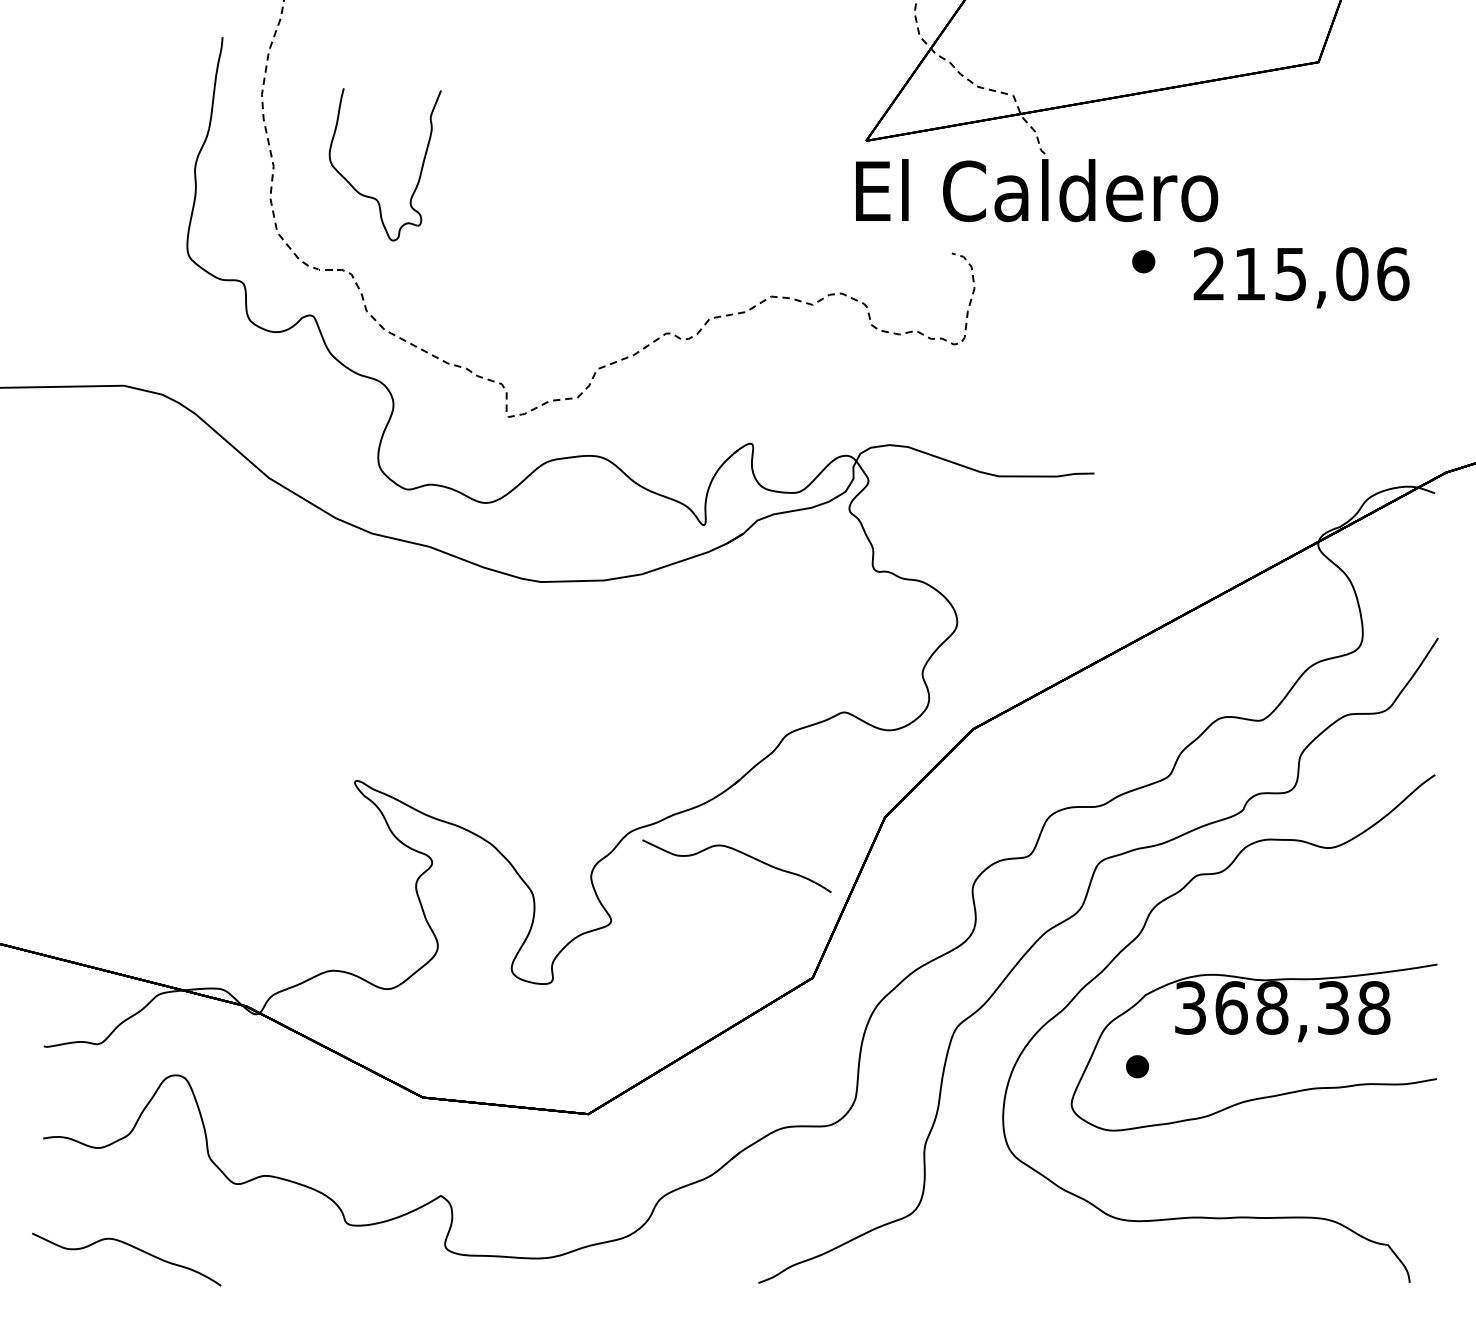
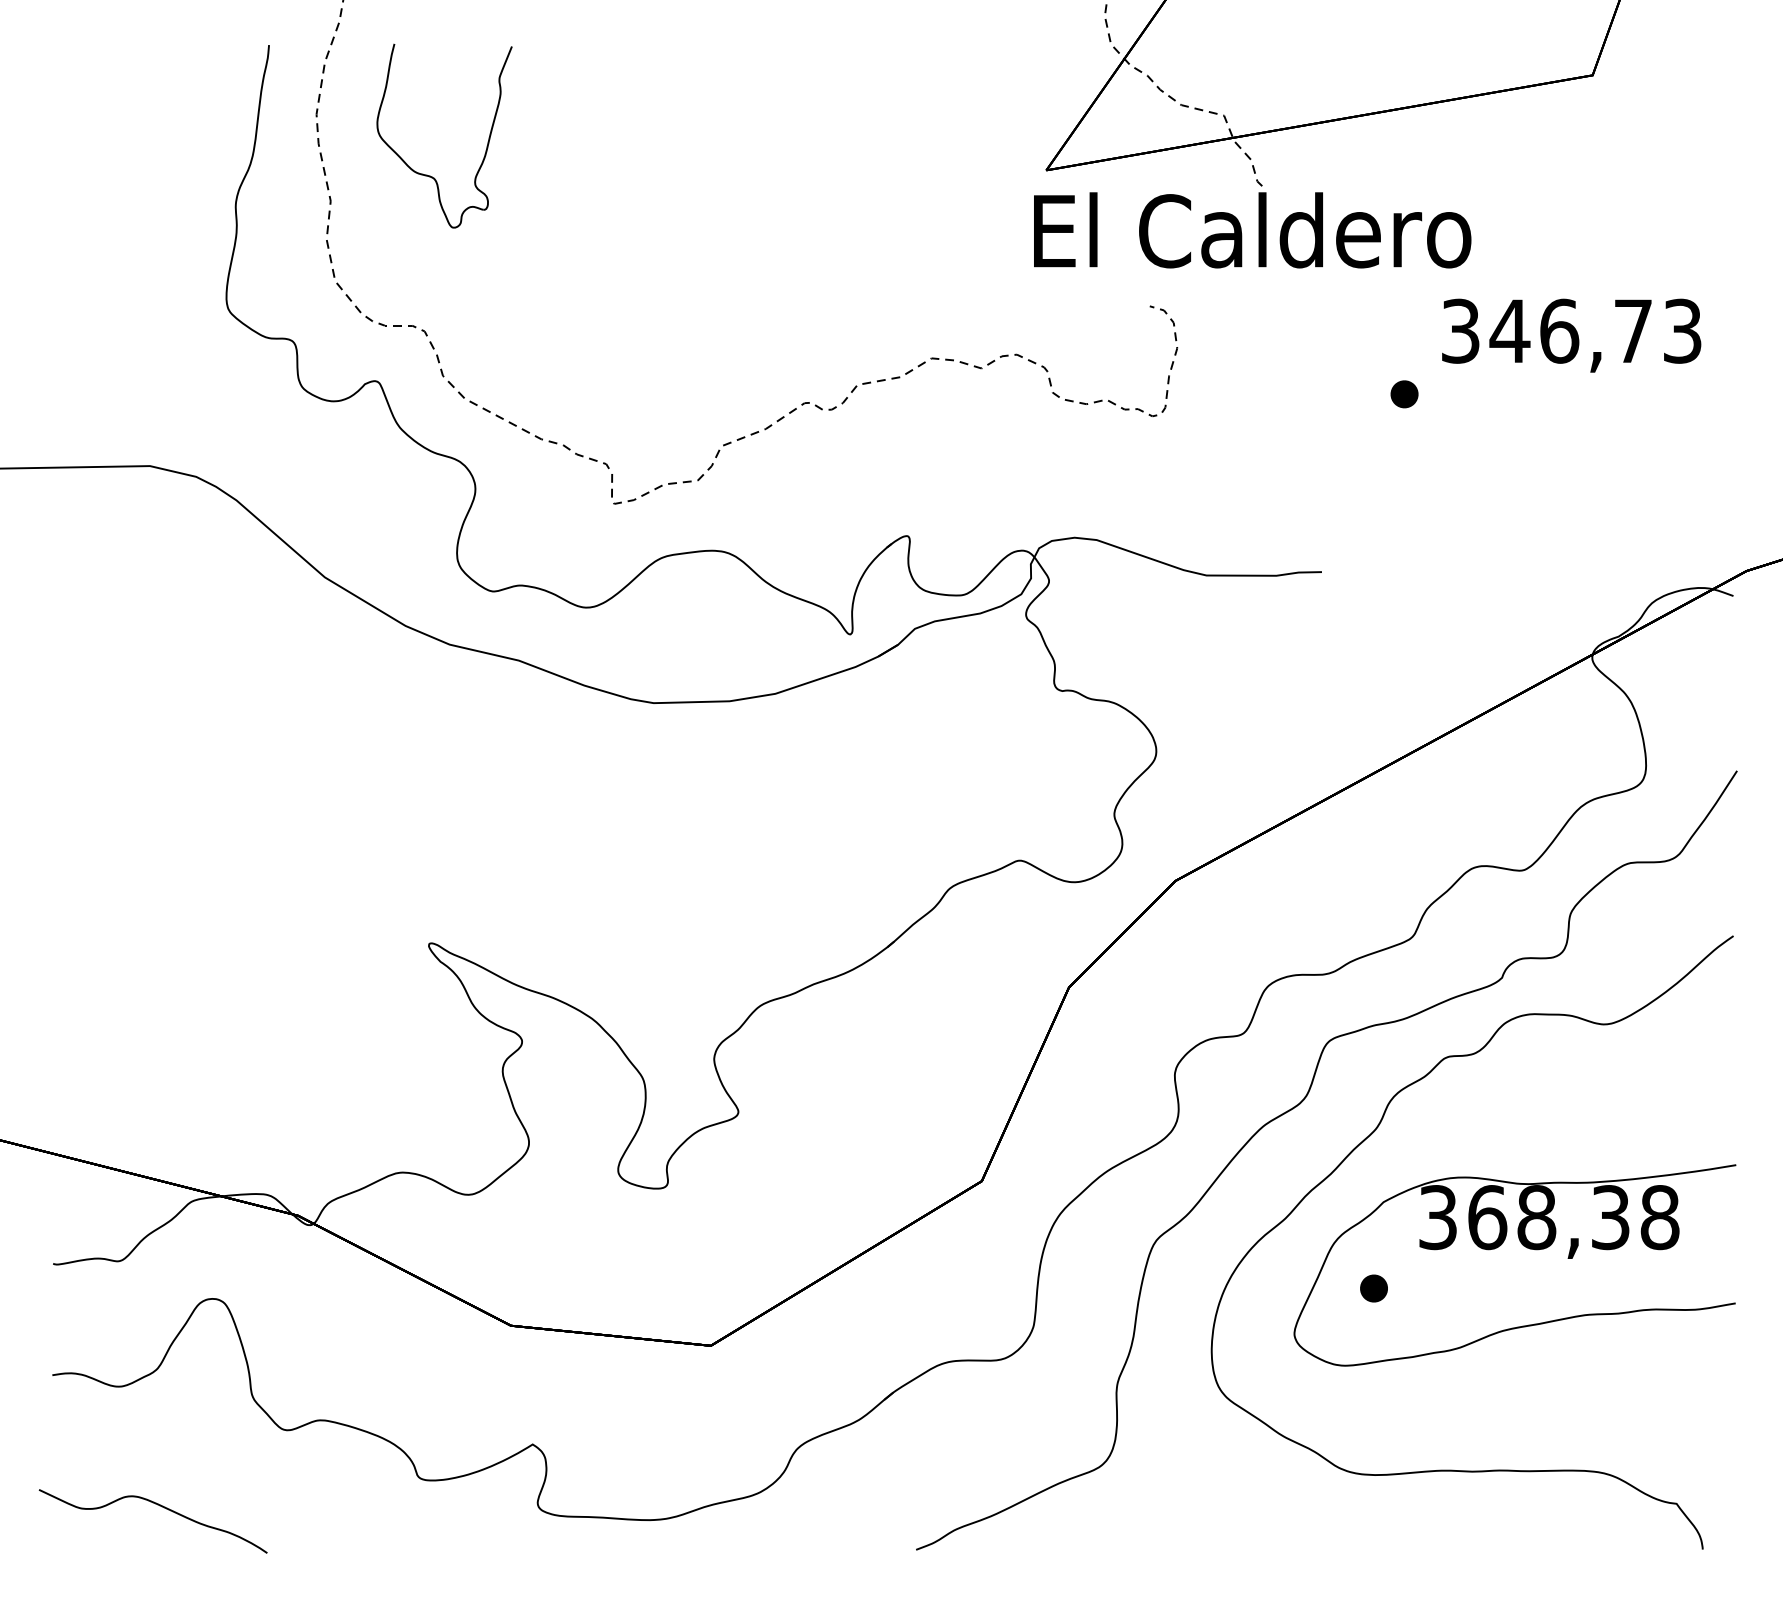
part: (373, 197) -> (430, 175), moved
part: (1143, 261) -> (1404, 394), moved
text: (1301, 273) -> (1572, 330), 215,06 -> 346,73
curve: (742, 853) -> (896, 1031), removed

